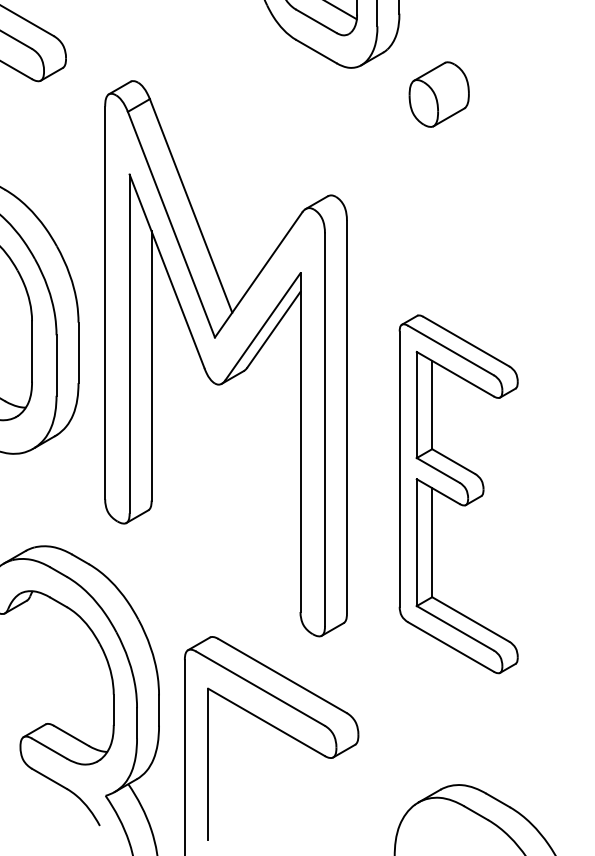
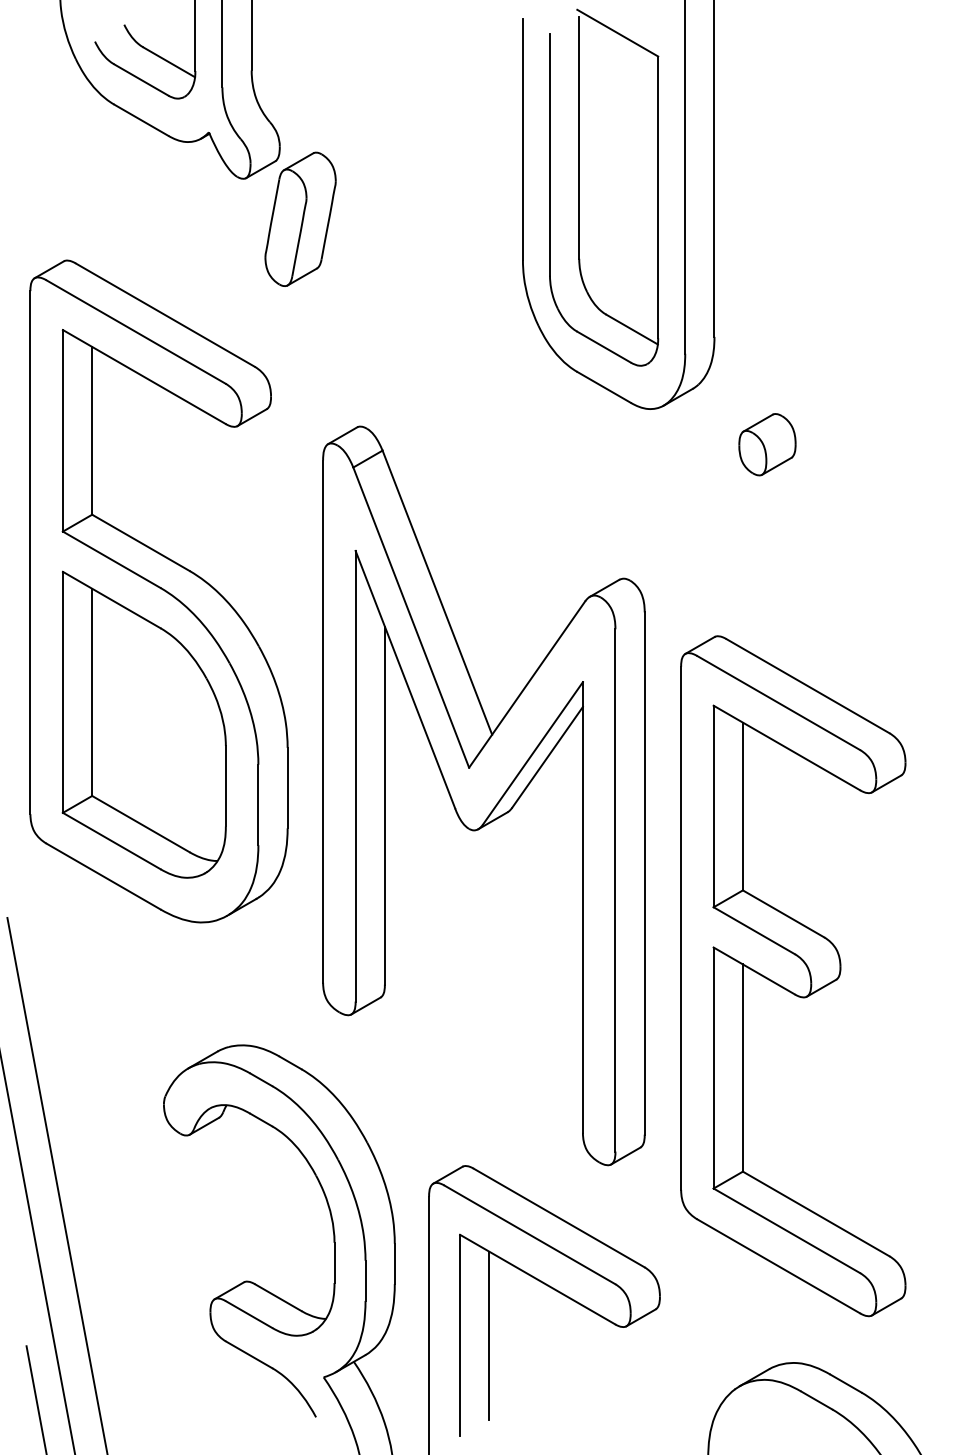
part: (439, 94) -> (767, 444), size x0.71
part: (458, 494) -> (793, 976), size x1.43
line: (230, 764) -> (489, 1335), added

